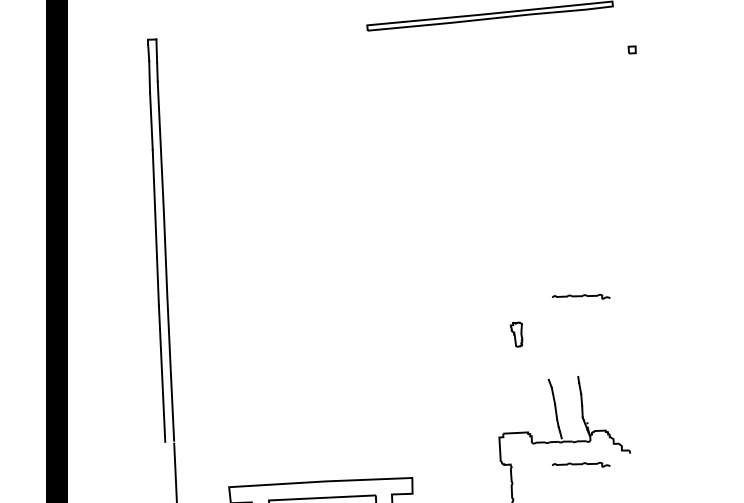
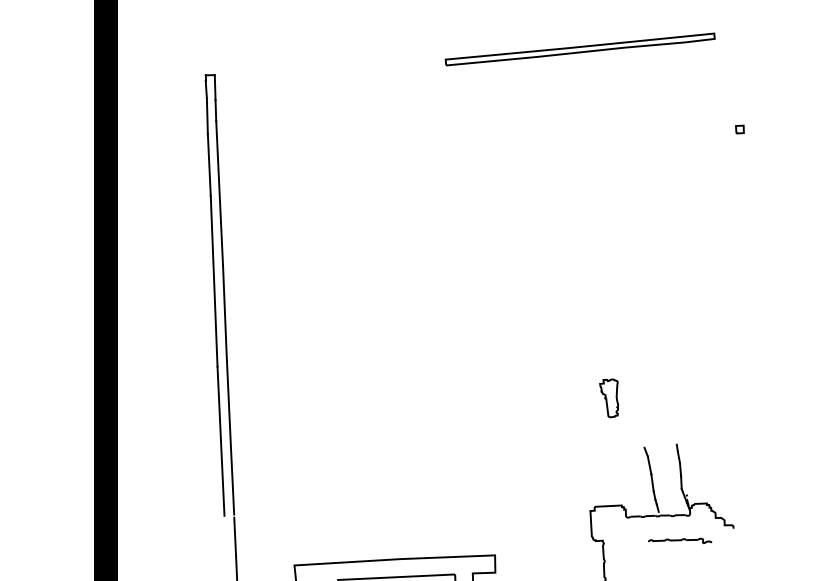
part: (631, 49) -> (739, 129), moved
part: (581, 296) -> (680, 356), removed
part: (516, 334) -> (609, 398), size x1.43

